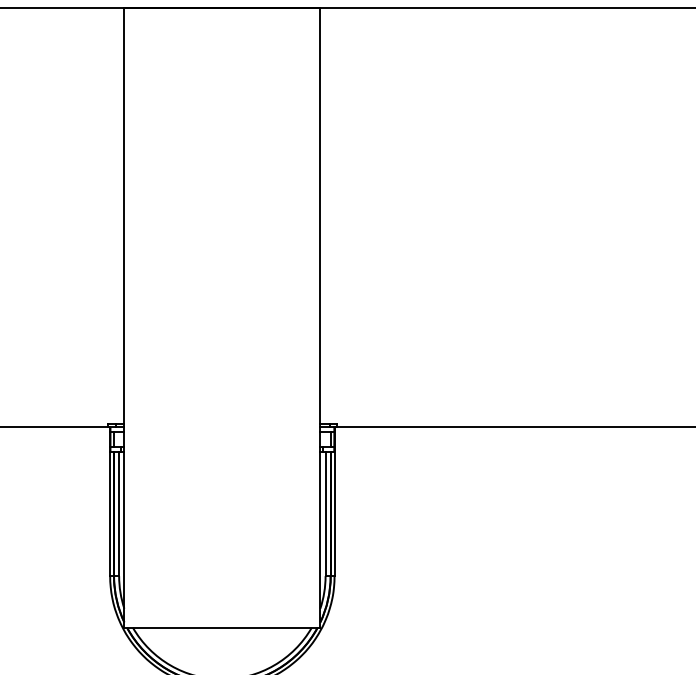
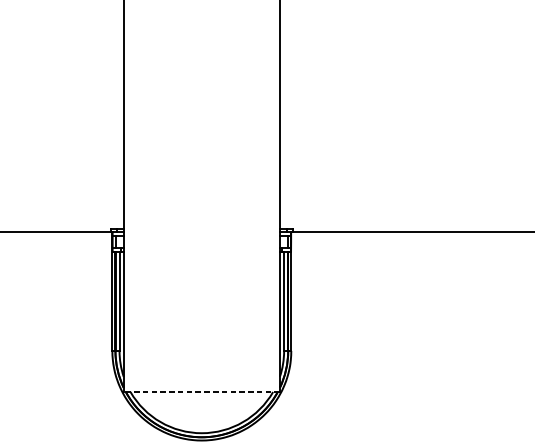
line: (222, 627) -> (201, 391), solid -> dashed

